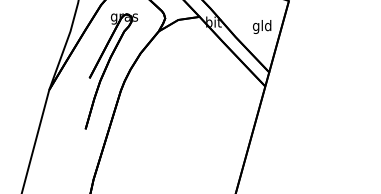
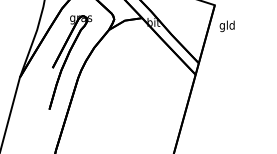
text: (262, 26) -> (227, 25), moved

